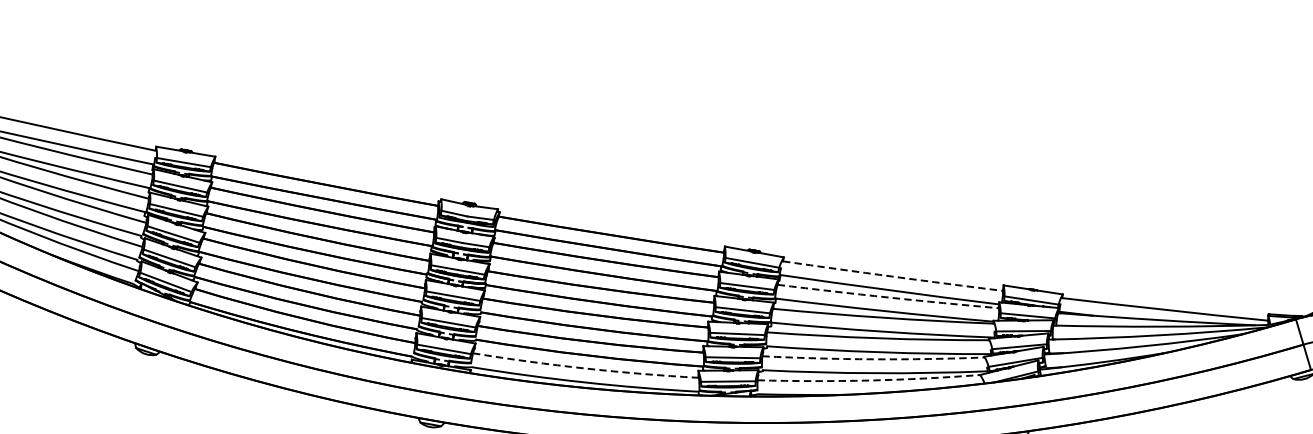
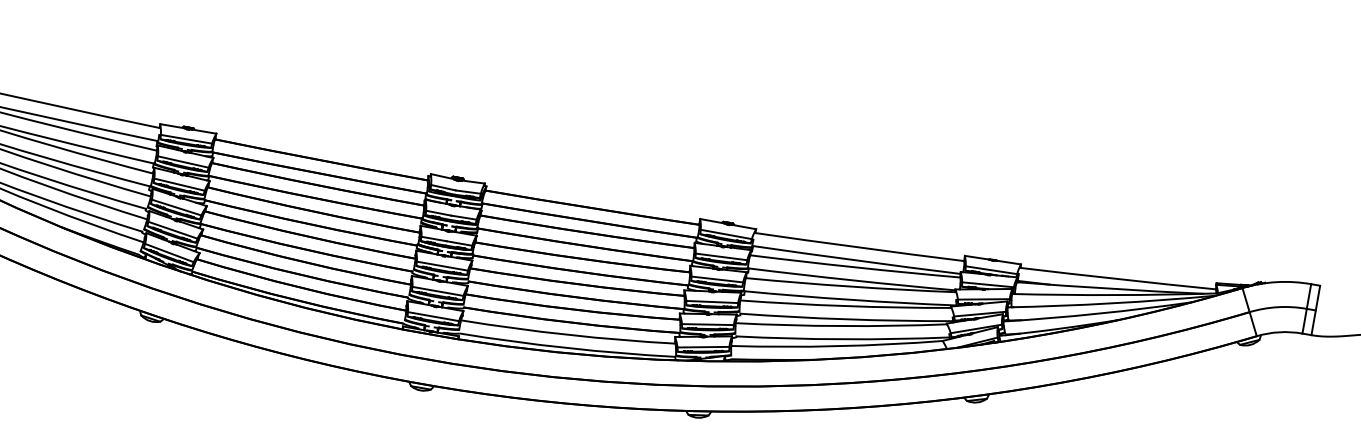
arc: (892, 276) -> (859, 247), dashed -> solid
arc: (888, 297) -> (855, 267), dashed -> solid
arc: (873, 359) -> (841, 326), dashed -> solid
arc: (585, 368) -> (567, 334), dashed -> solid
arc: (869, 380) -> (837, 346), dashed -> solid

